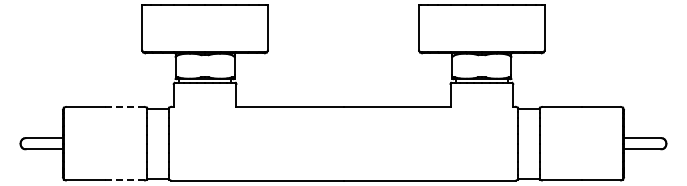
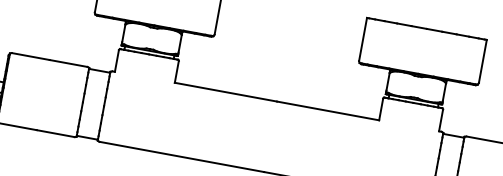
line: (125, 107) -> (68, 64), dashed -> solid
line: (125, 180) -> (55, 133), dashed -> solid

